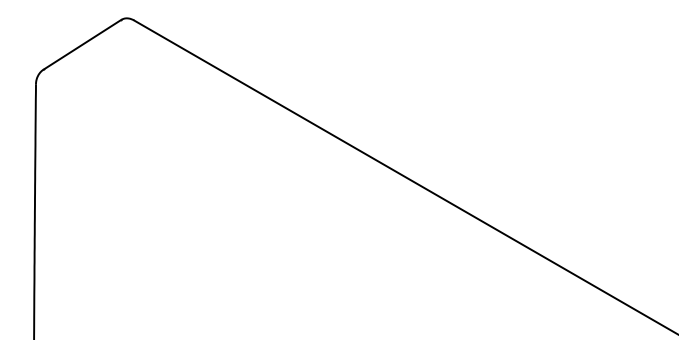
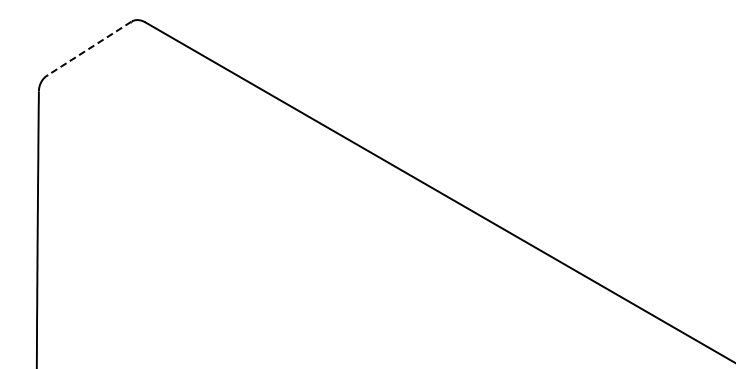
line: (82, 44) -> (89, 48), solid -> dashed

